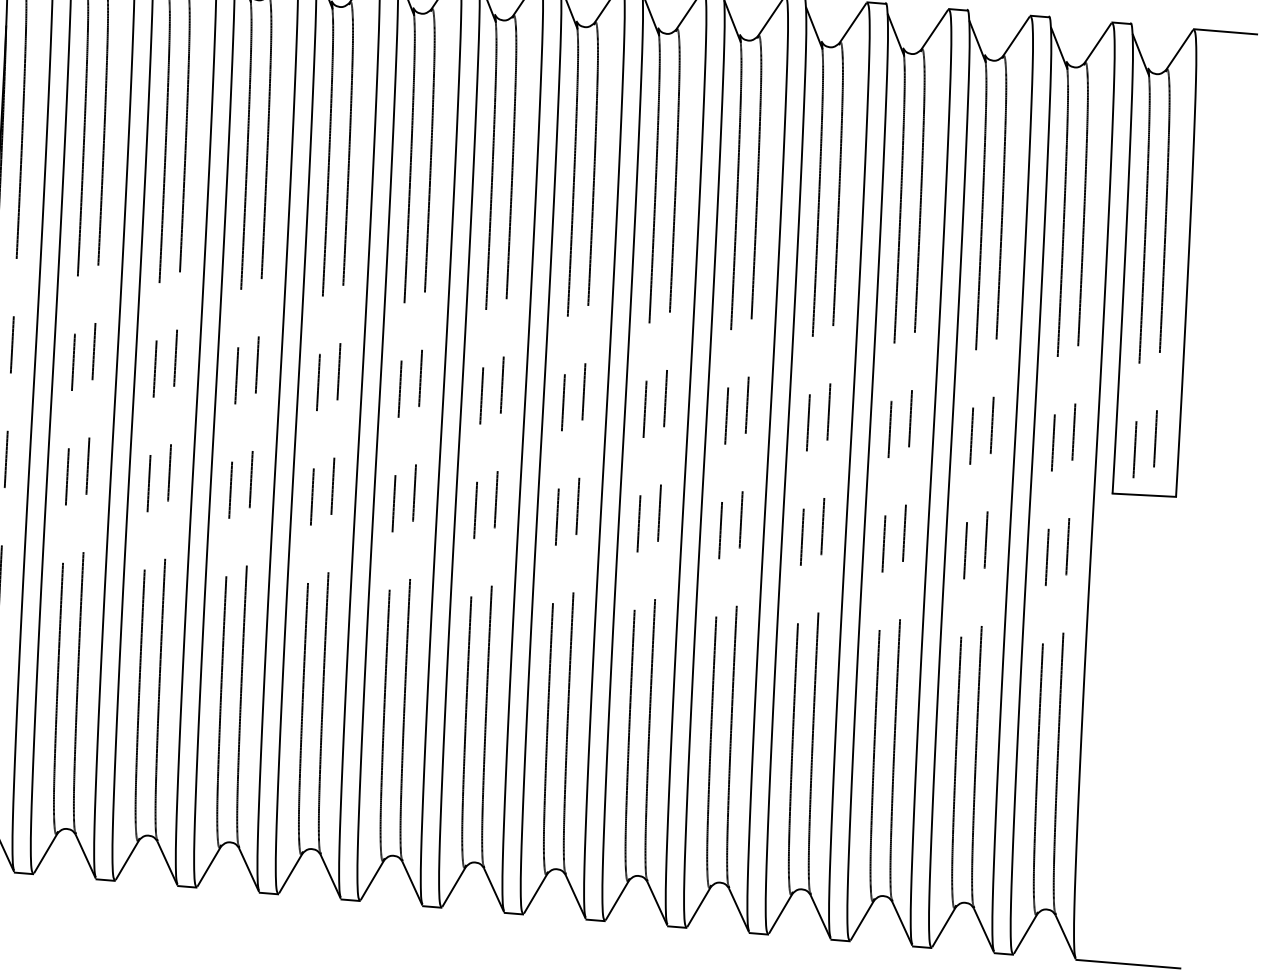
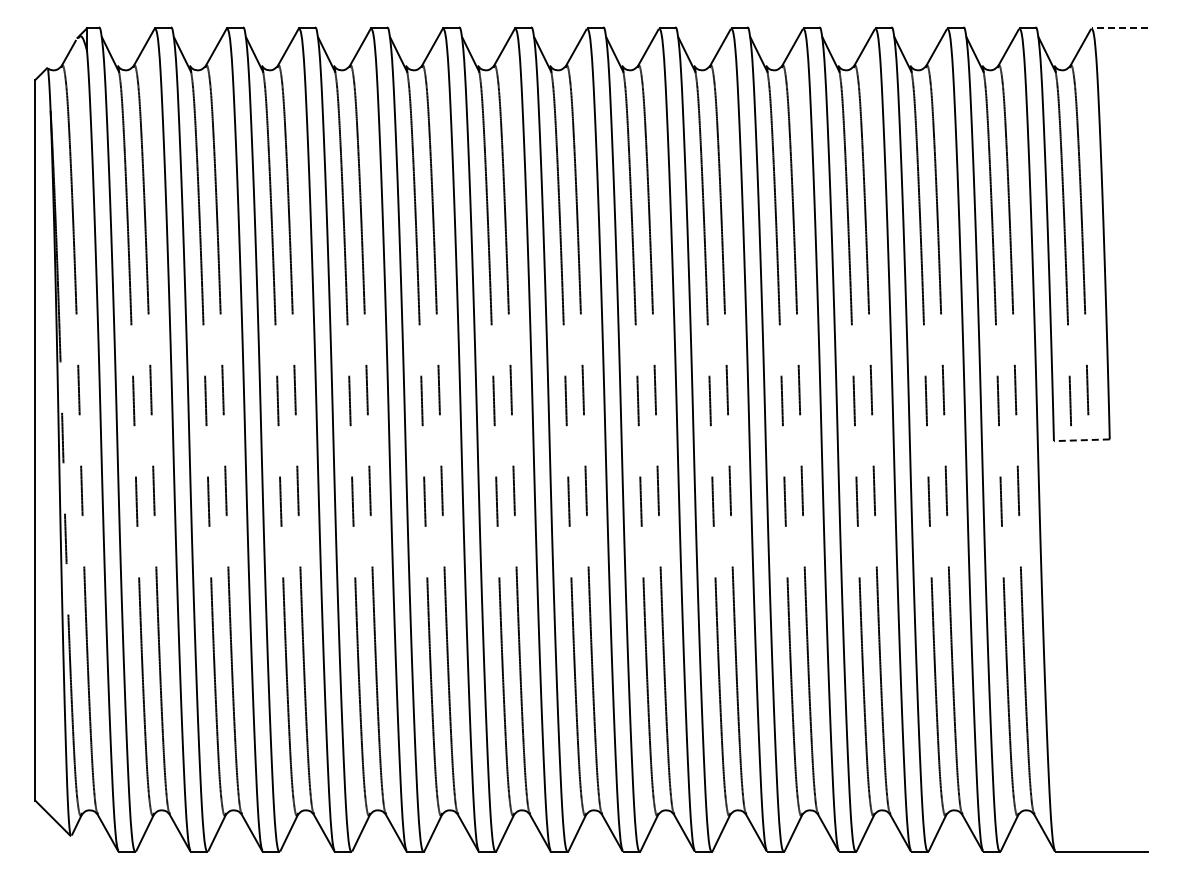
line: (1225, 32) -> (1119, 28), solid -> dashed
line: (1143, 495) -> (1081, 440), solid -> dashed

